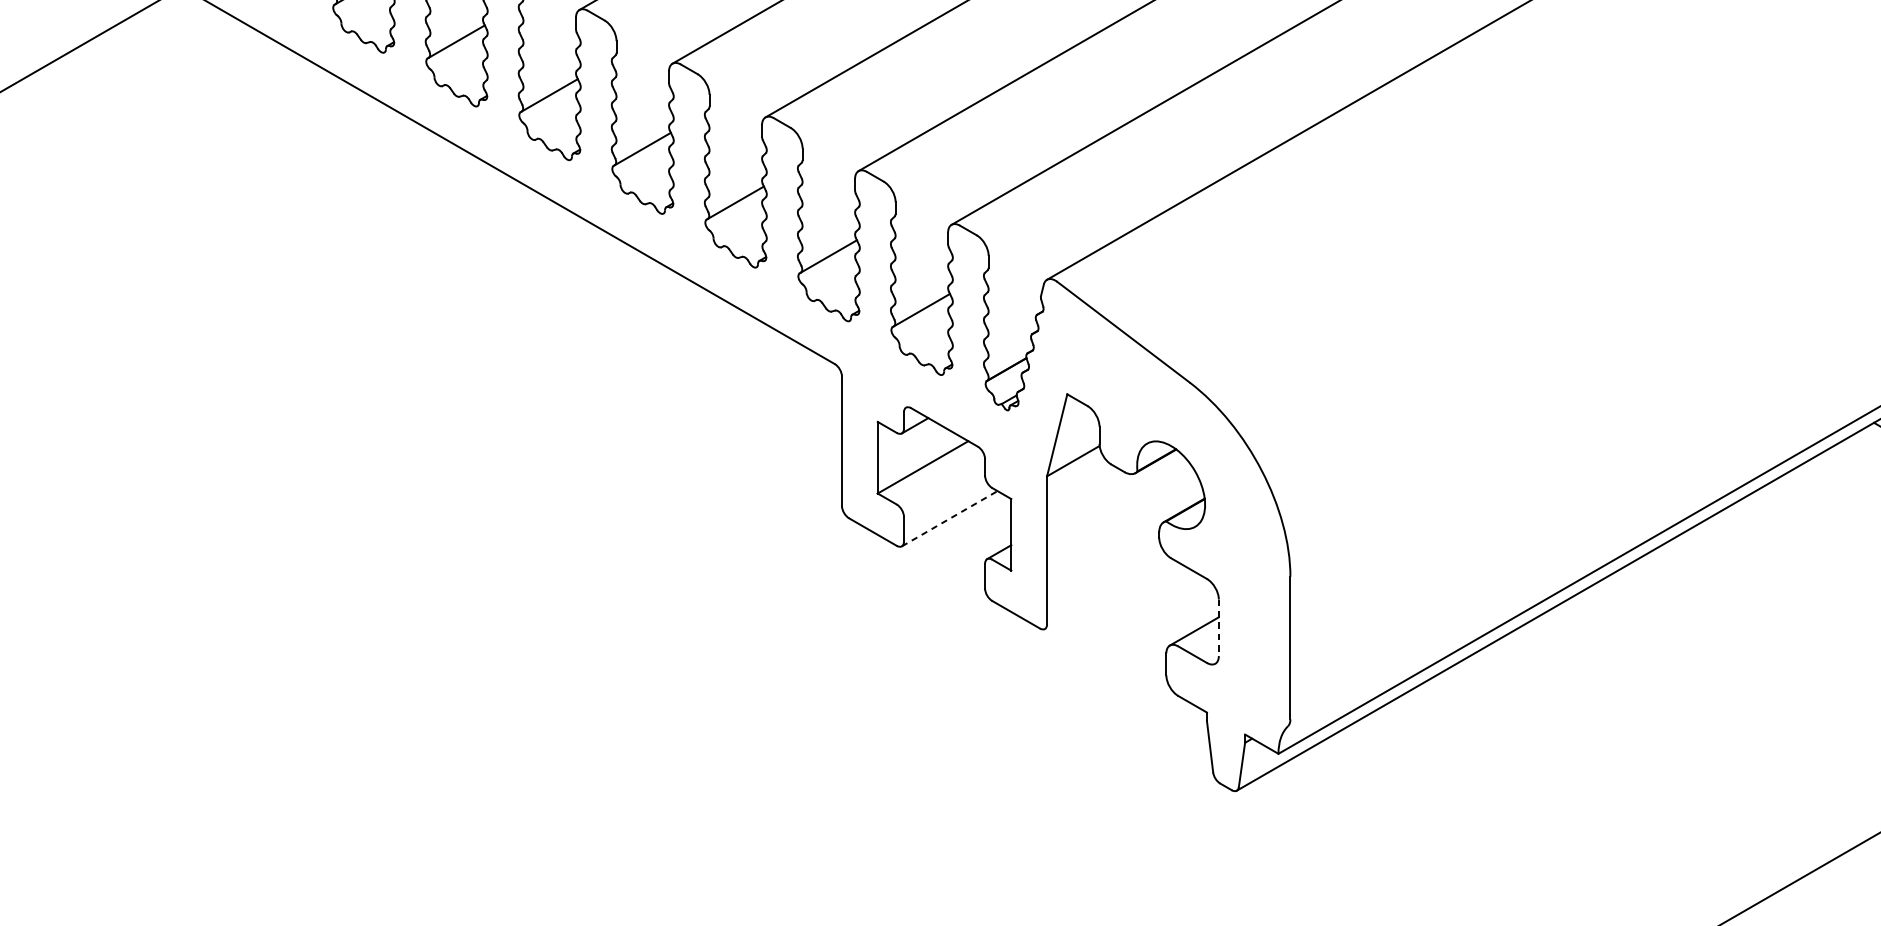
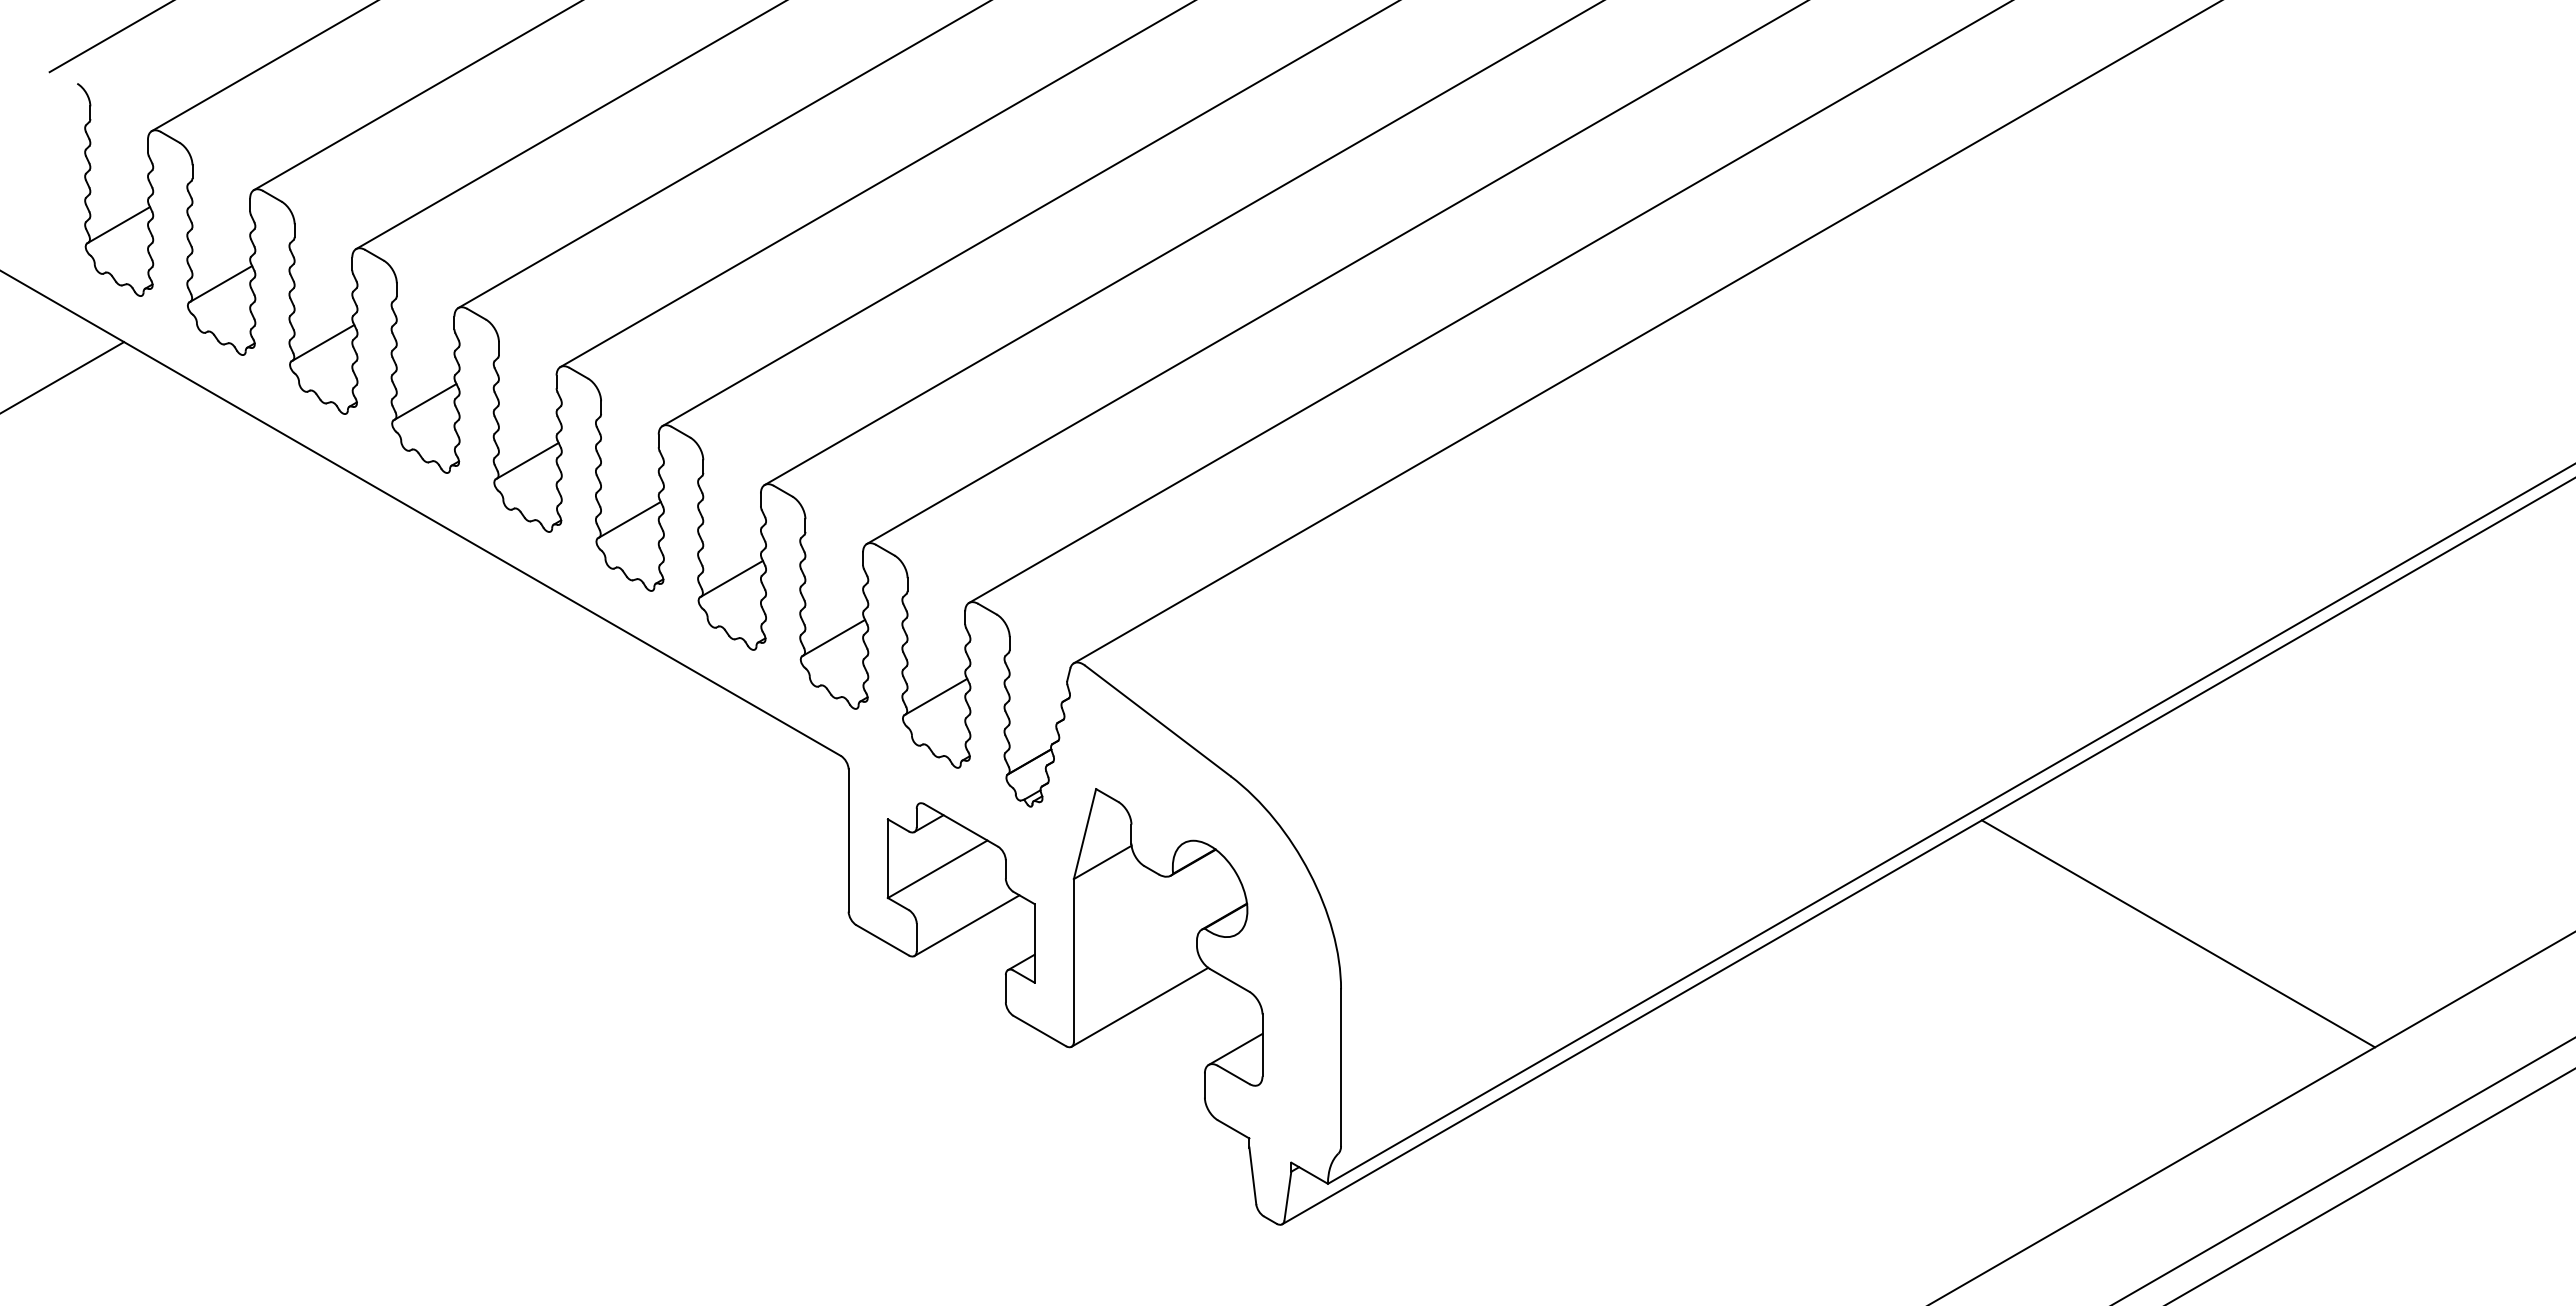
line: (950, 518) -> (967, 925), dashed -> solid
line: (1106, 592) -> (1139, 1006), added
line: (1218, 627) -> (1262, 1045), dashed -> solid

